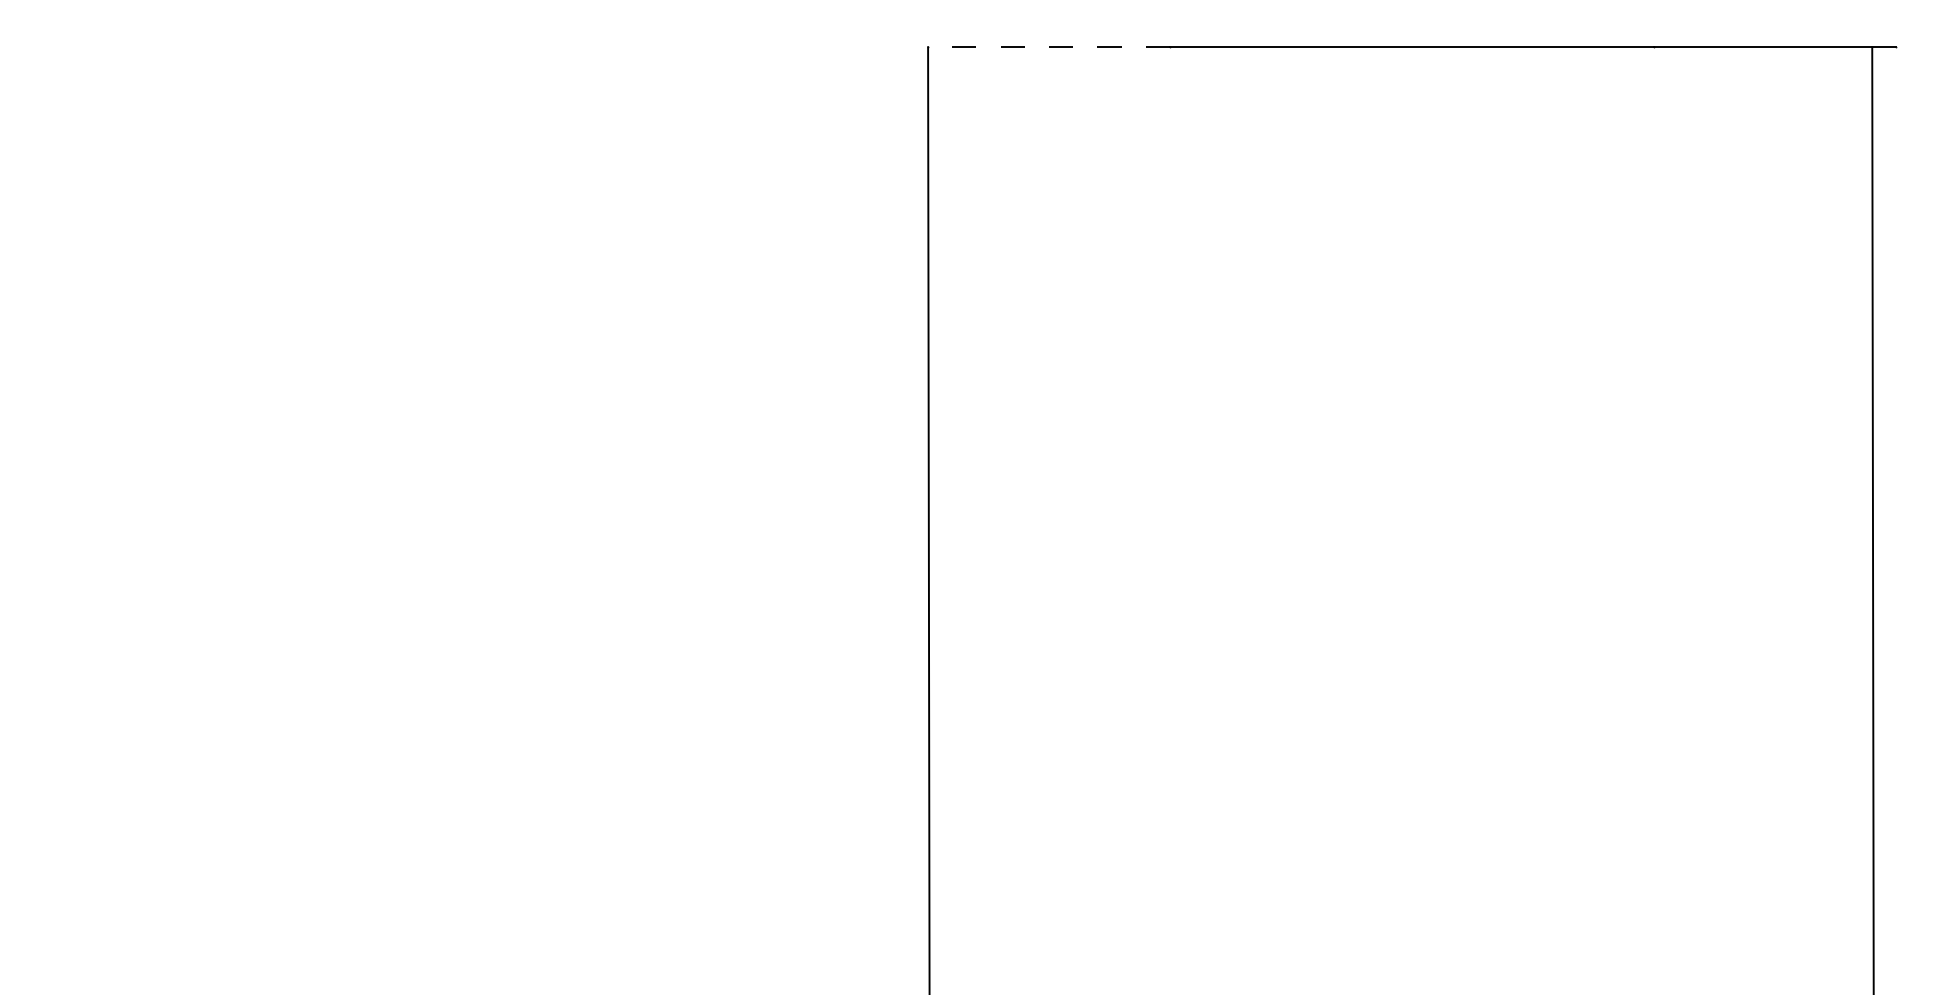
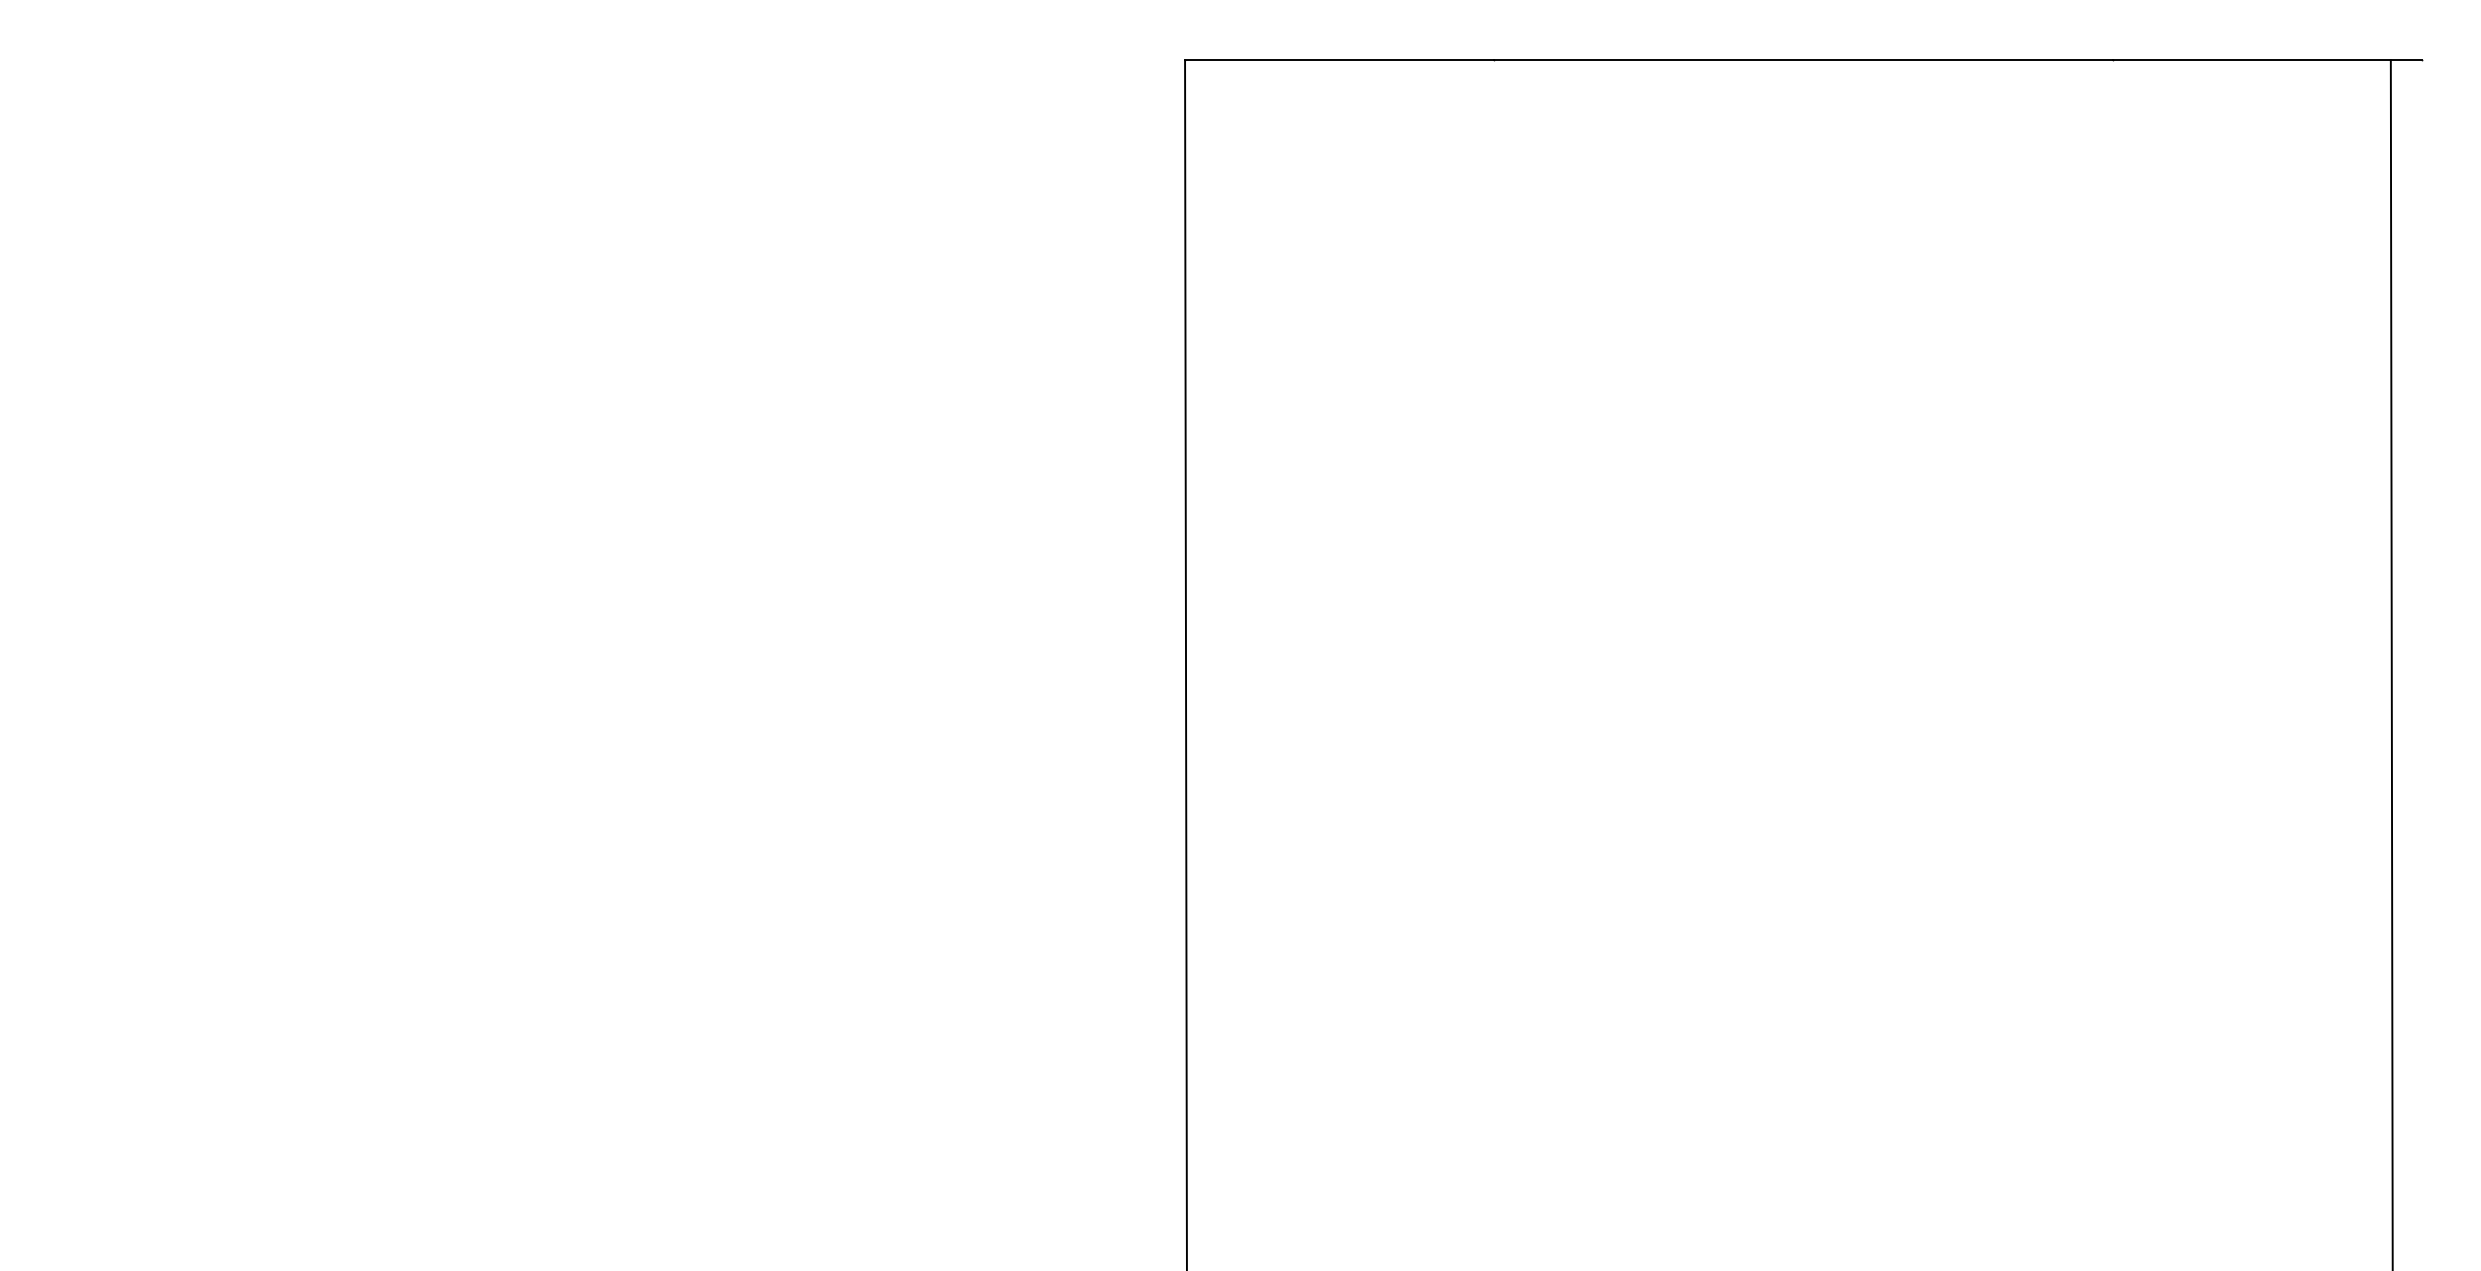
line: (1048, 47) -> (1338, 60), dashed -> solid

